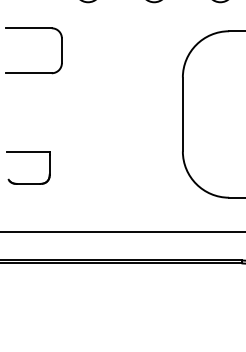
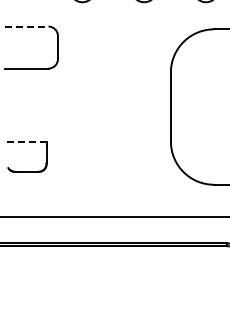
line: (28, 28) -> (26, 26), solid -> dashed
line: (28, 151) -> (26, 141), solid -> dashed

